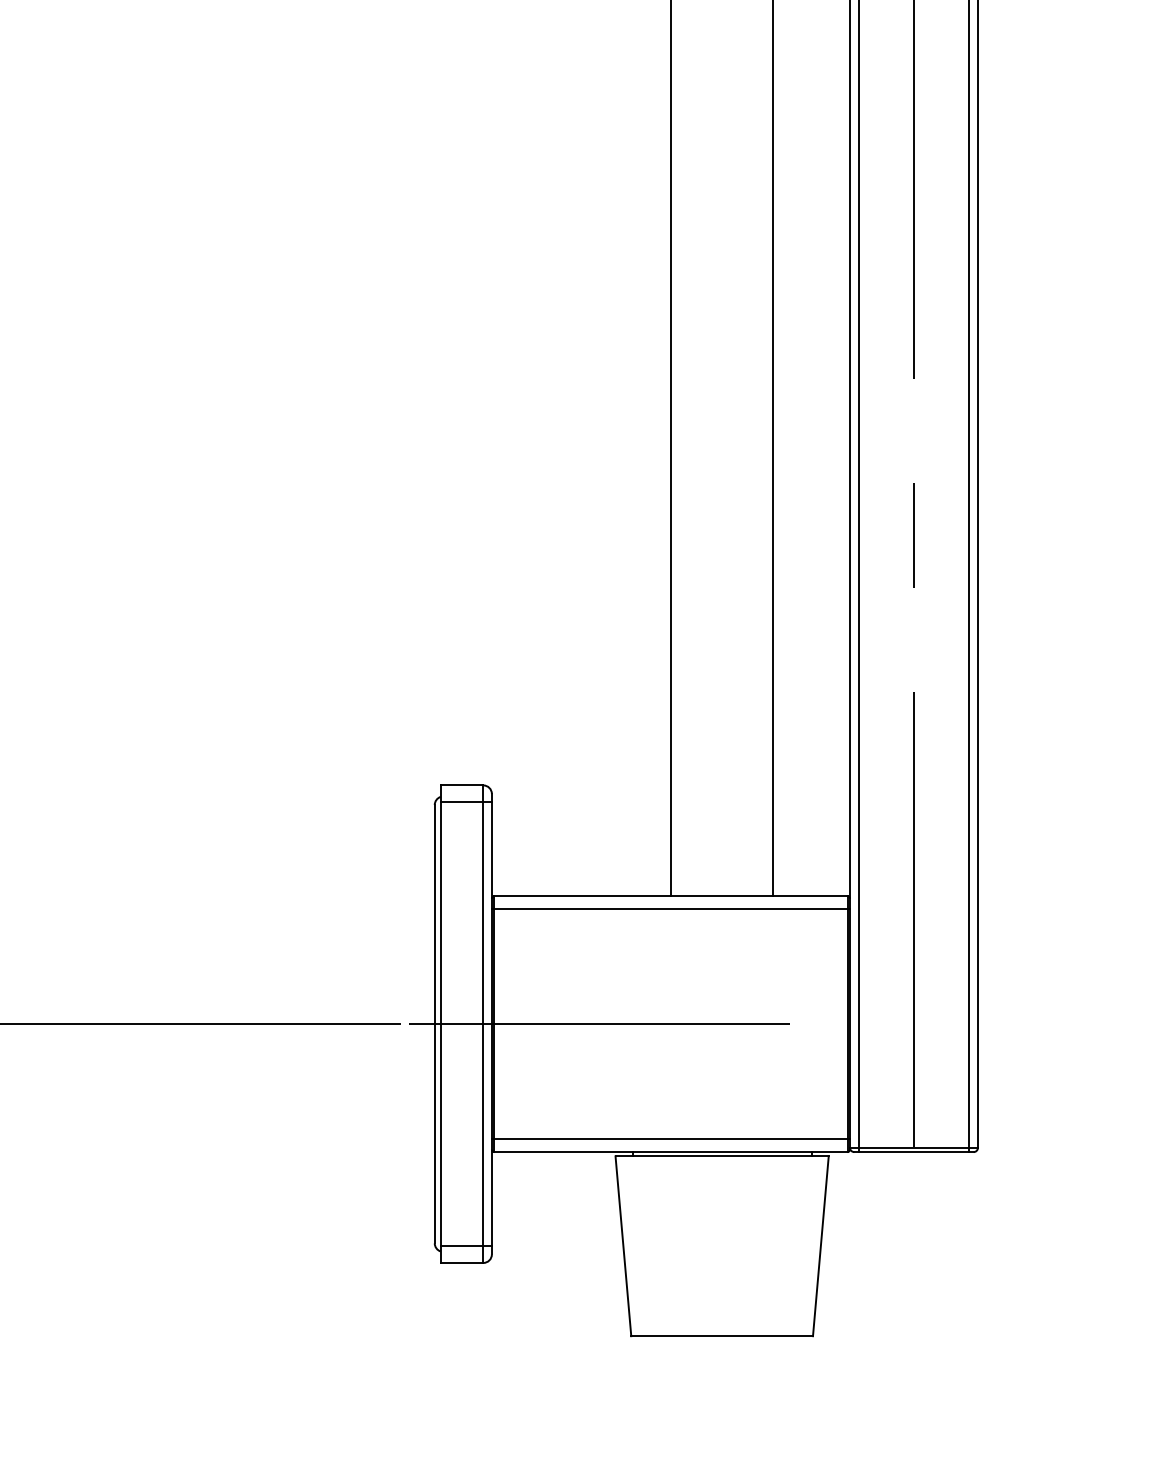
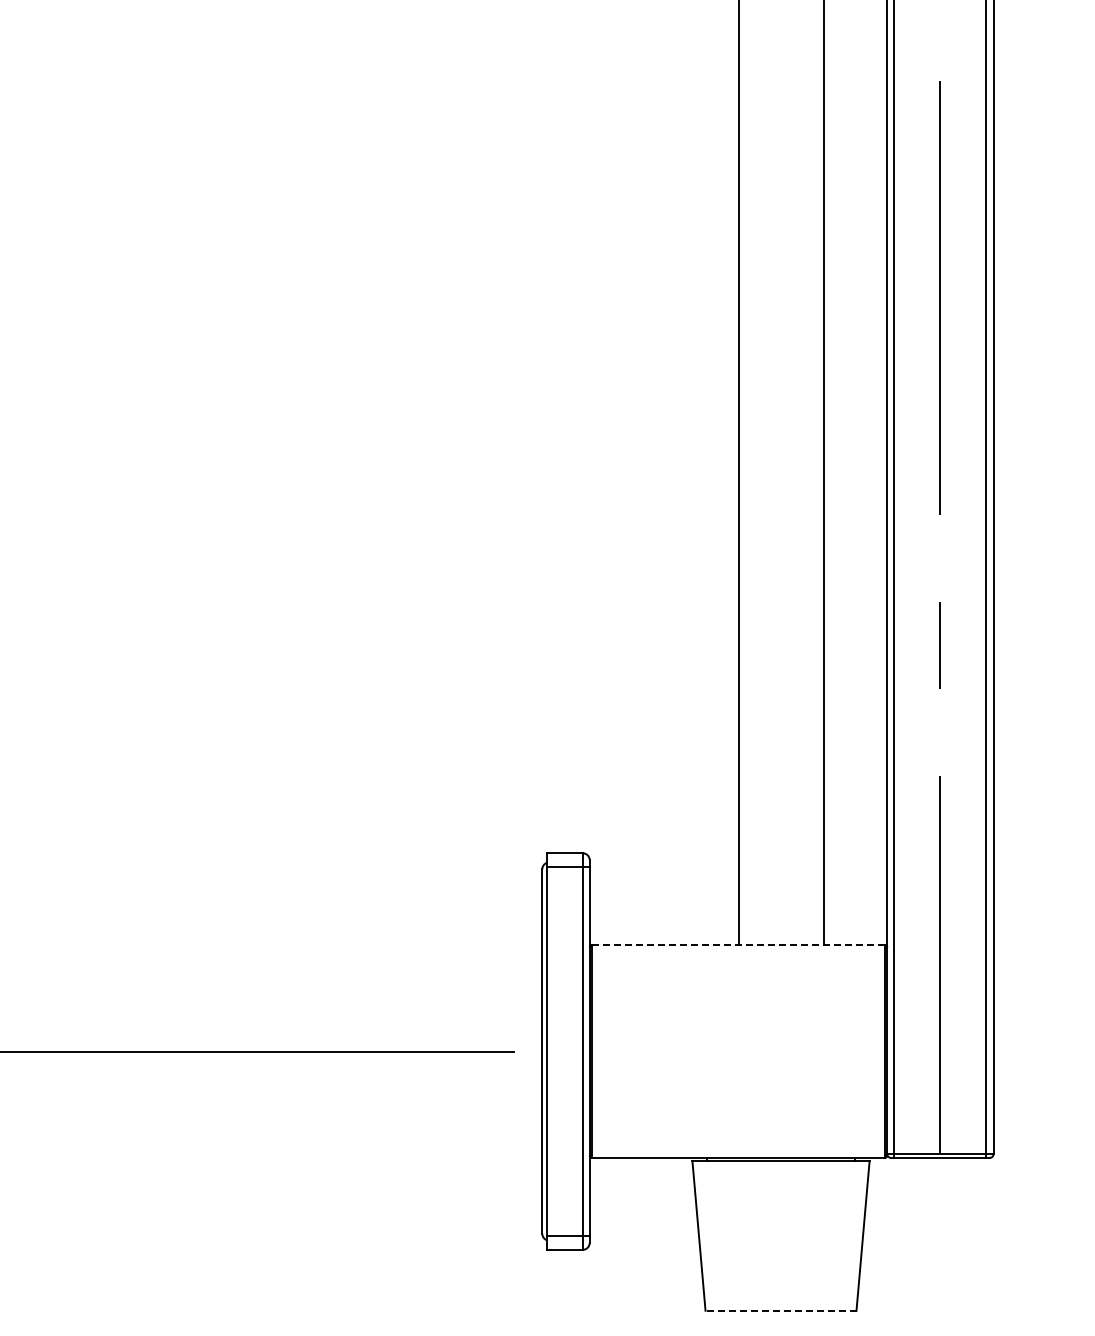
line: (670, 896) -> (738, 945), solid -> dashed
line: (670, 908) -> (738, 955), removed
line: (598, 1024) -> (678, 1051), removed
line: (670, 1139) -> (738, 1147), removed
line: (721, 1335) -> (780, 1310), solid -> dashed

